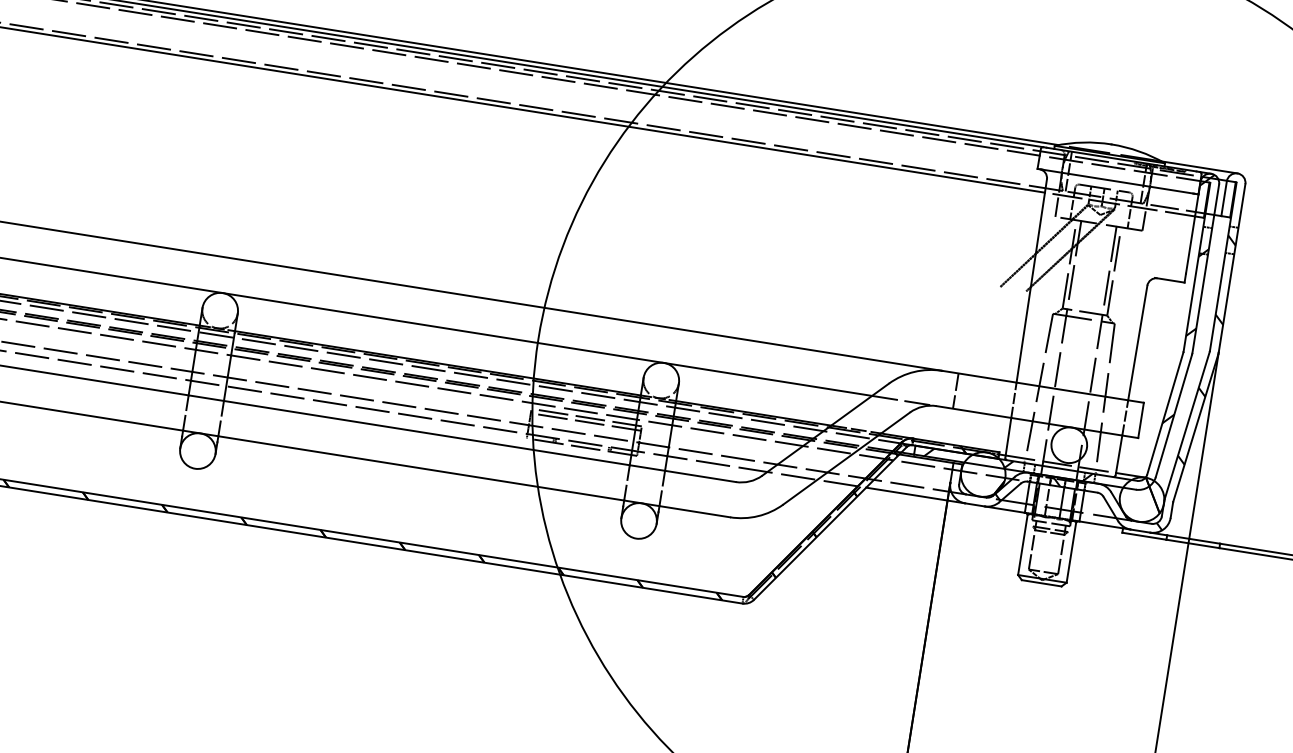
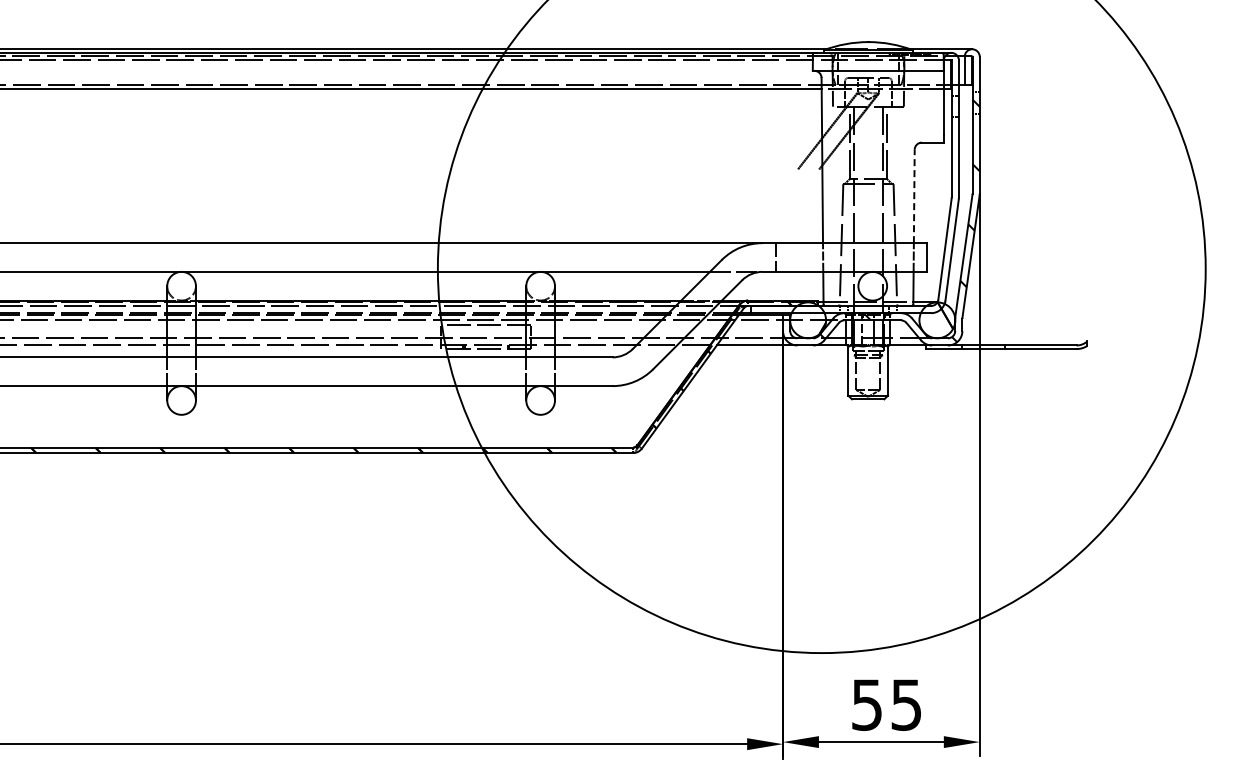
hatch: (1071, 316) -> (858, 183), removed
line: (1138, 343) -> (914, 196), solid -> dashed
line: (585, 421) -> (485, 328), removed

